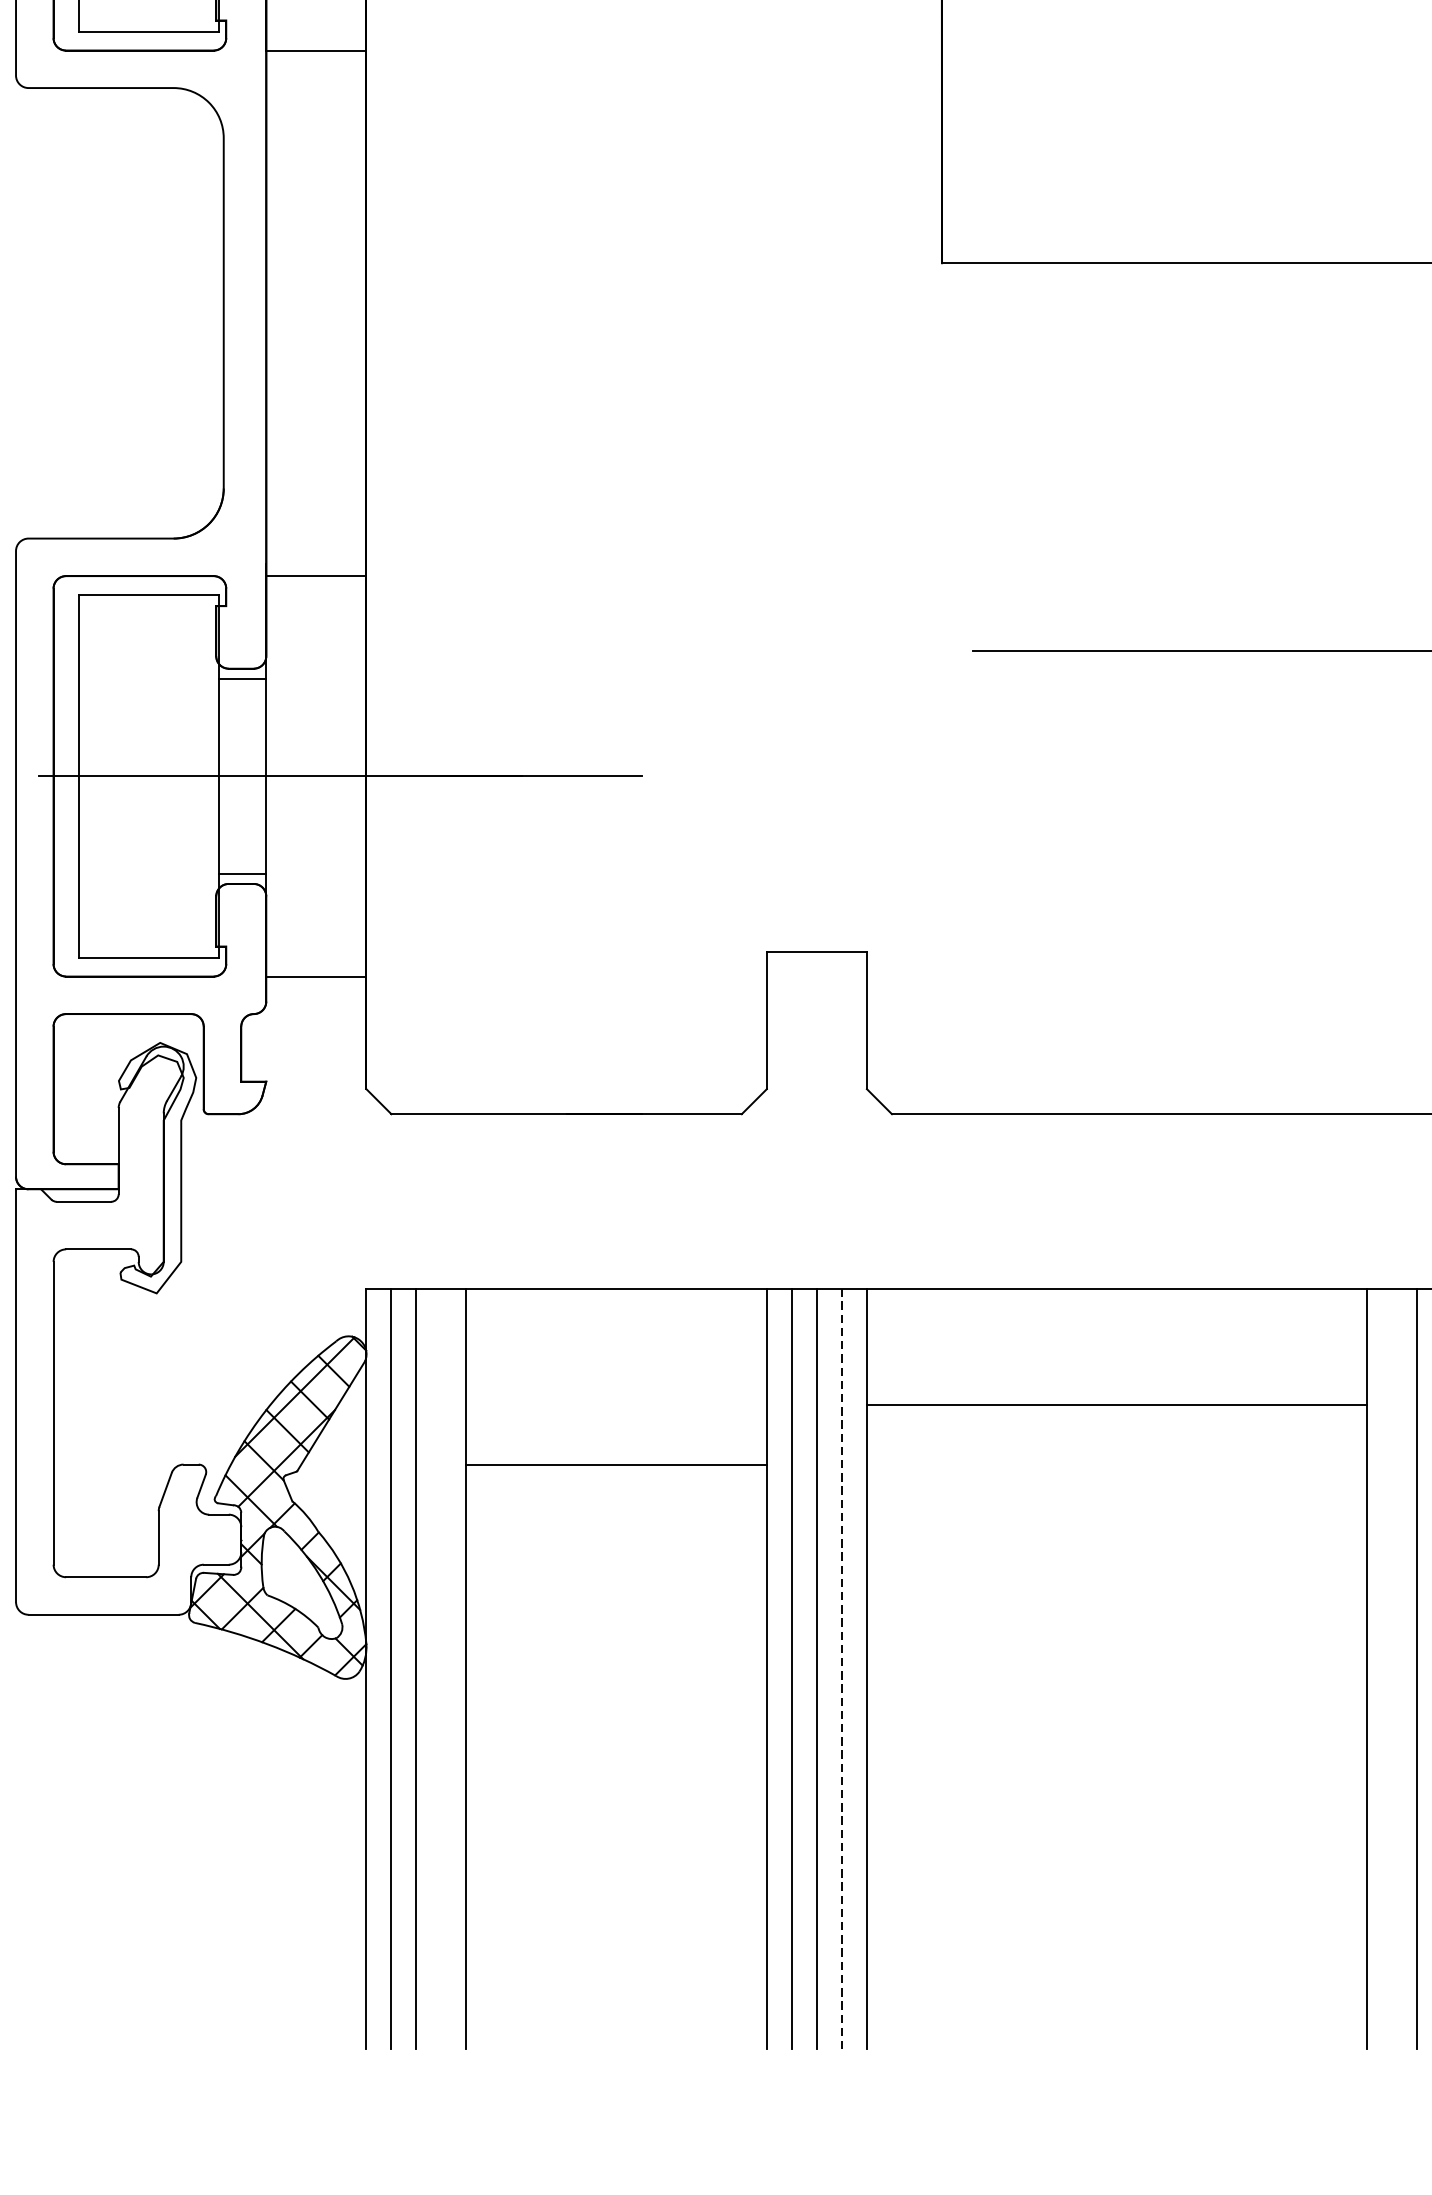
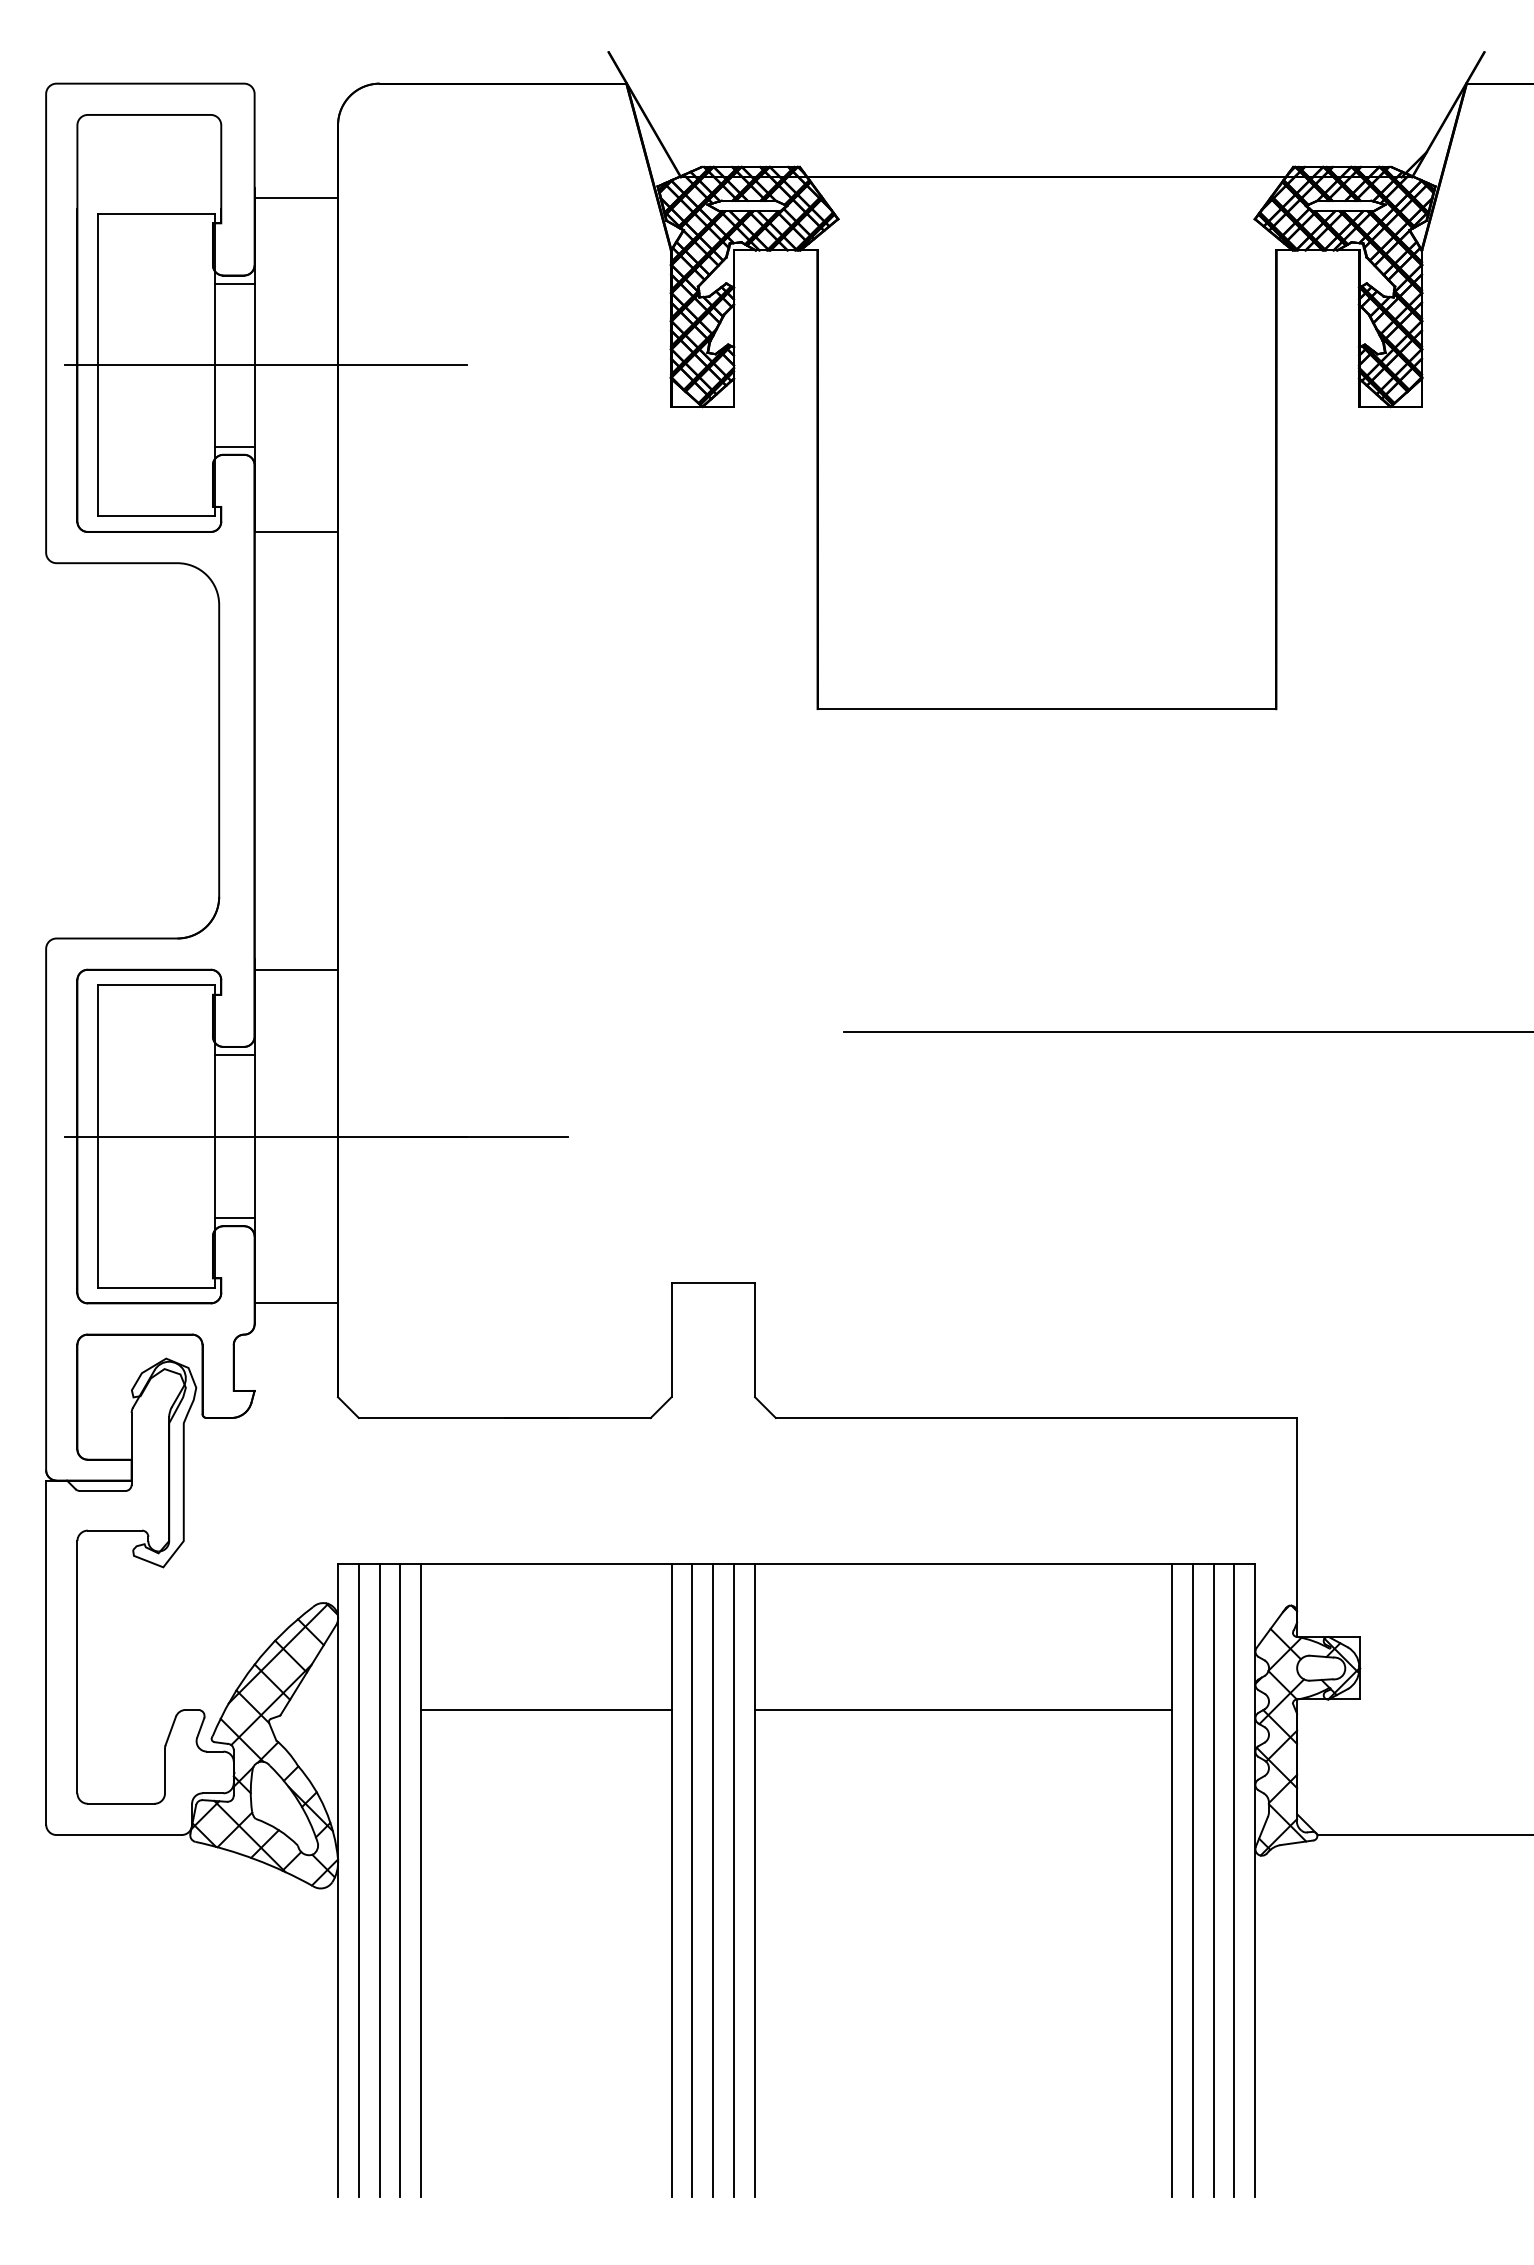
line: (1116, 1404) -> (962, 1709), moved
line: (441, 1669) -> (400, 1880), added
line: (842, 1669) -> (734, 1880), dashed -> solid
line: (1392, 1669) -> (1192, 1880), added

